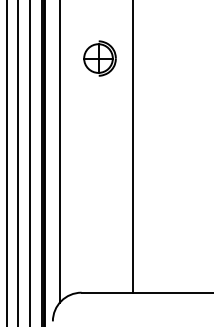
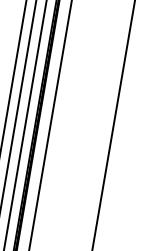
part: (99, 58) -> (94, 67), removed

